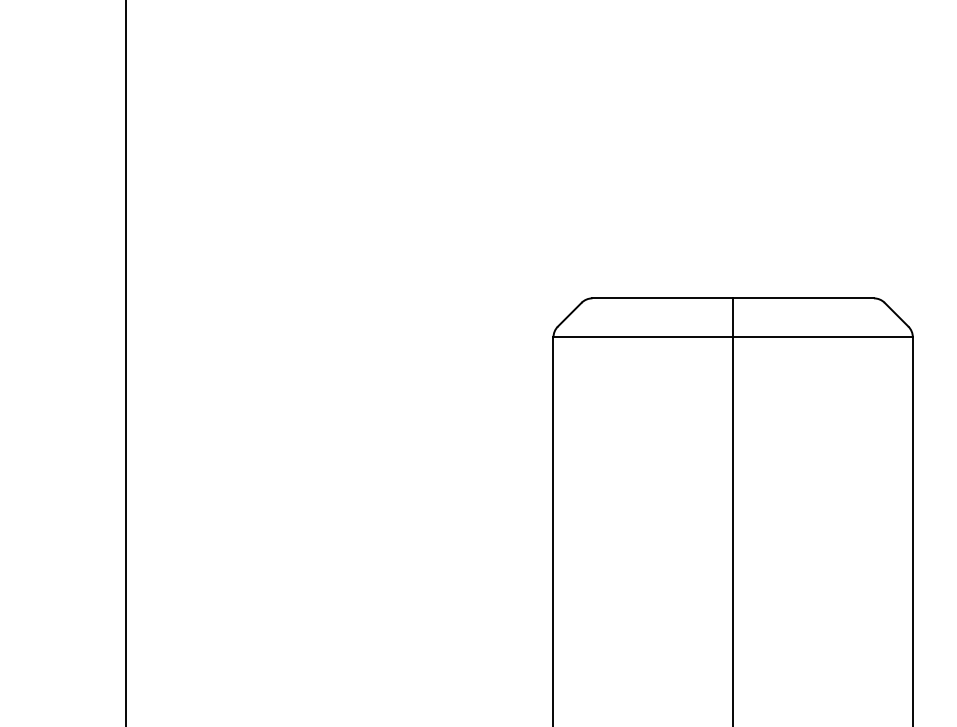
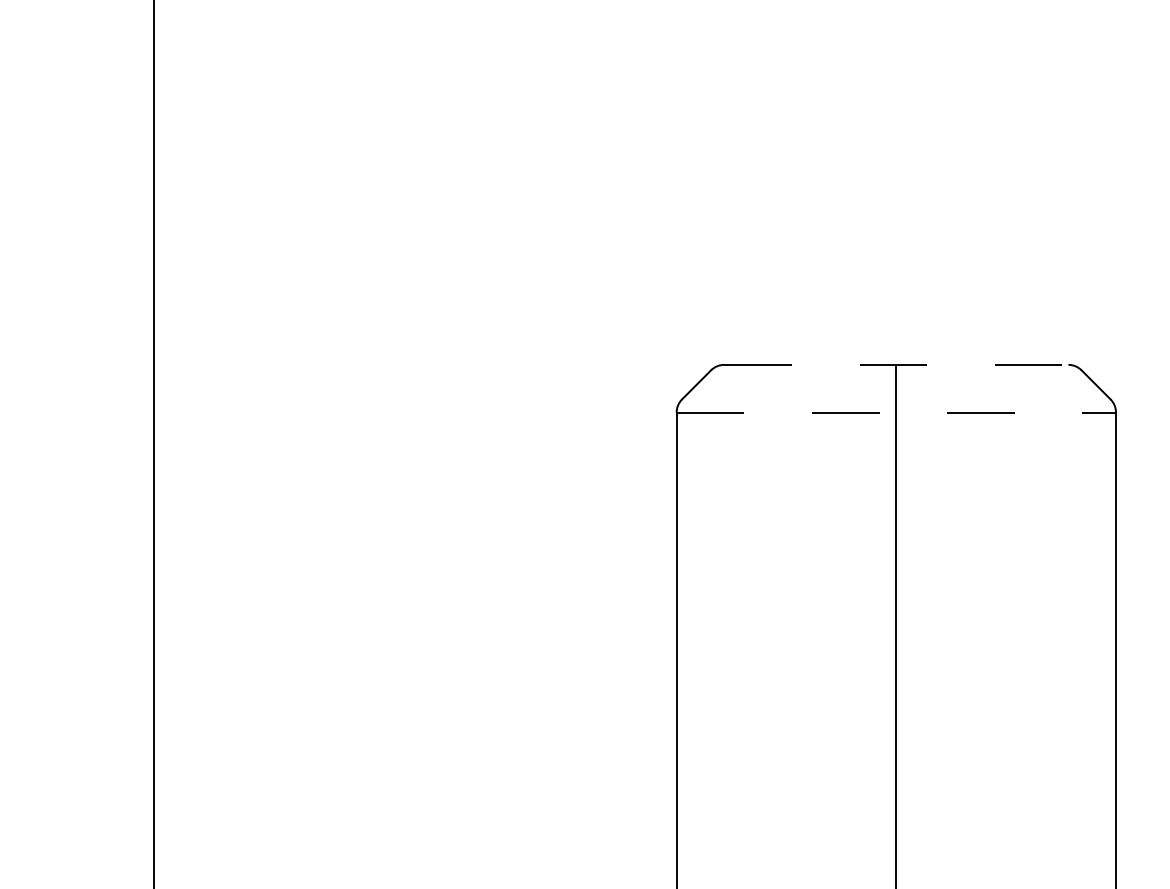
line: (733, 298) -> (896, 364), solid -> dashed
line: (733, 337) -> (896, 412), solid -> dashed

